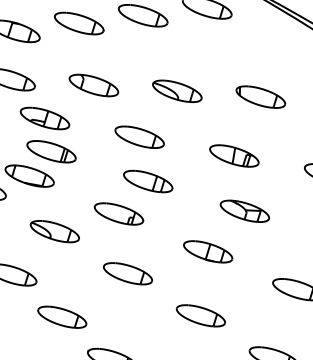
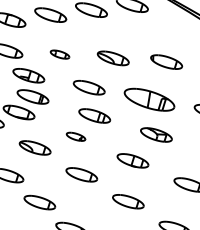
part: (93, 85) -> (59, 54), size x0.6
part: (234, 155) -> (149, 99), size x1.6
part: (118, 213) -> (75, 136), size x0.6

